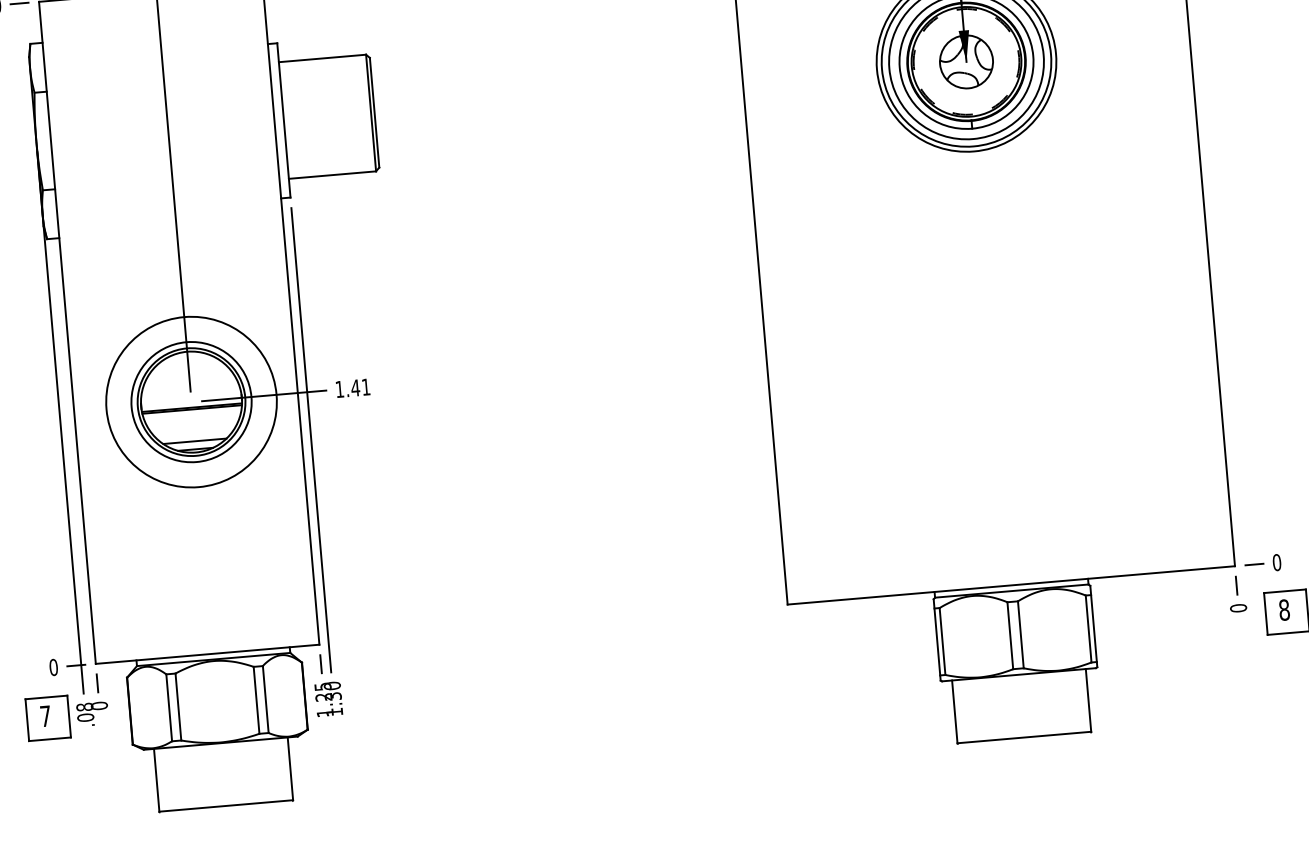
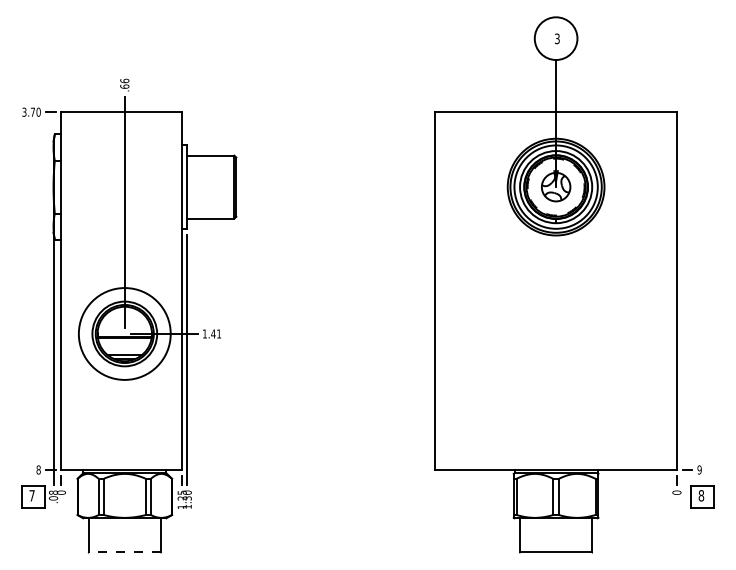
text: (1276, 561) -> (699, 469), 0 -> 9
text: (53, 666) -> (38, 469), 0 -> 8
line: (225, 806) -> (124, 552), solid -> dashed

